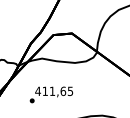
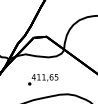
text: (51, 94) -> (43, 79), moved

